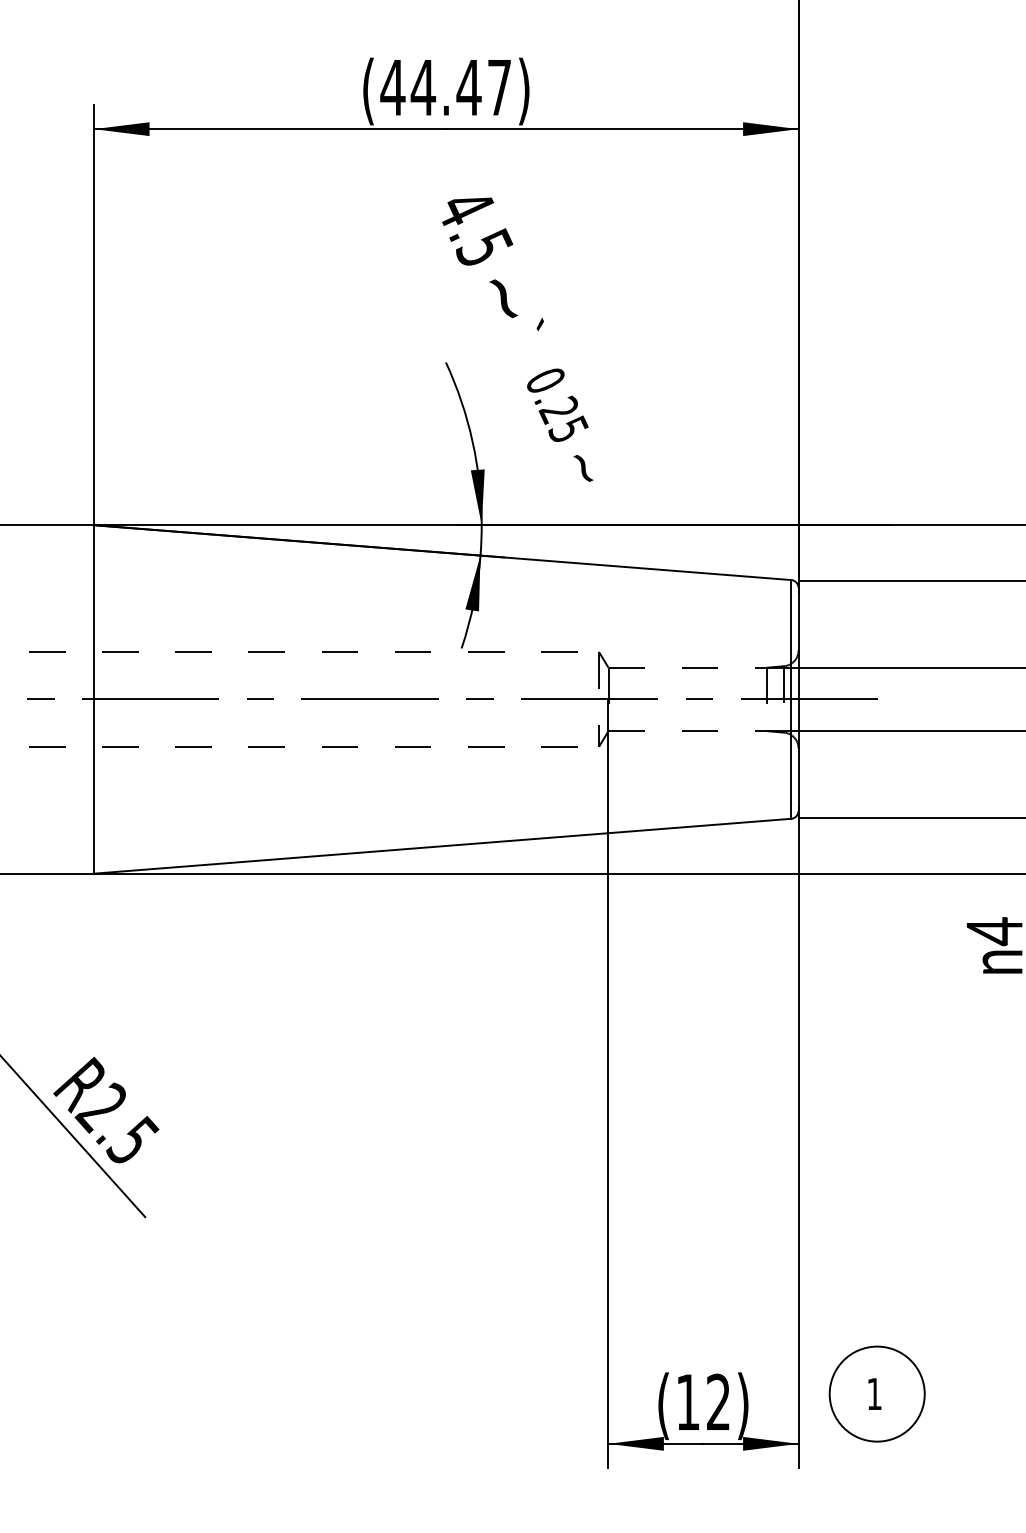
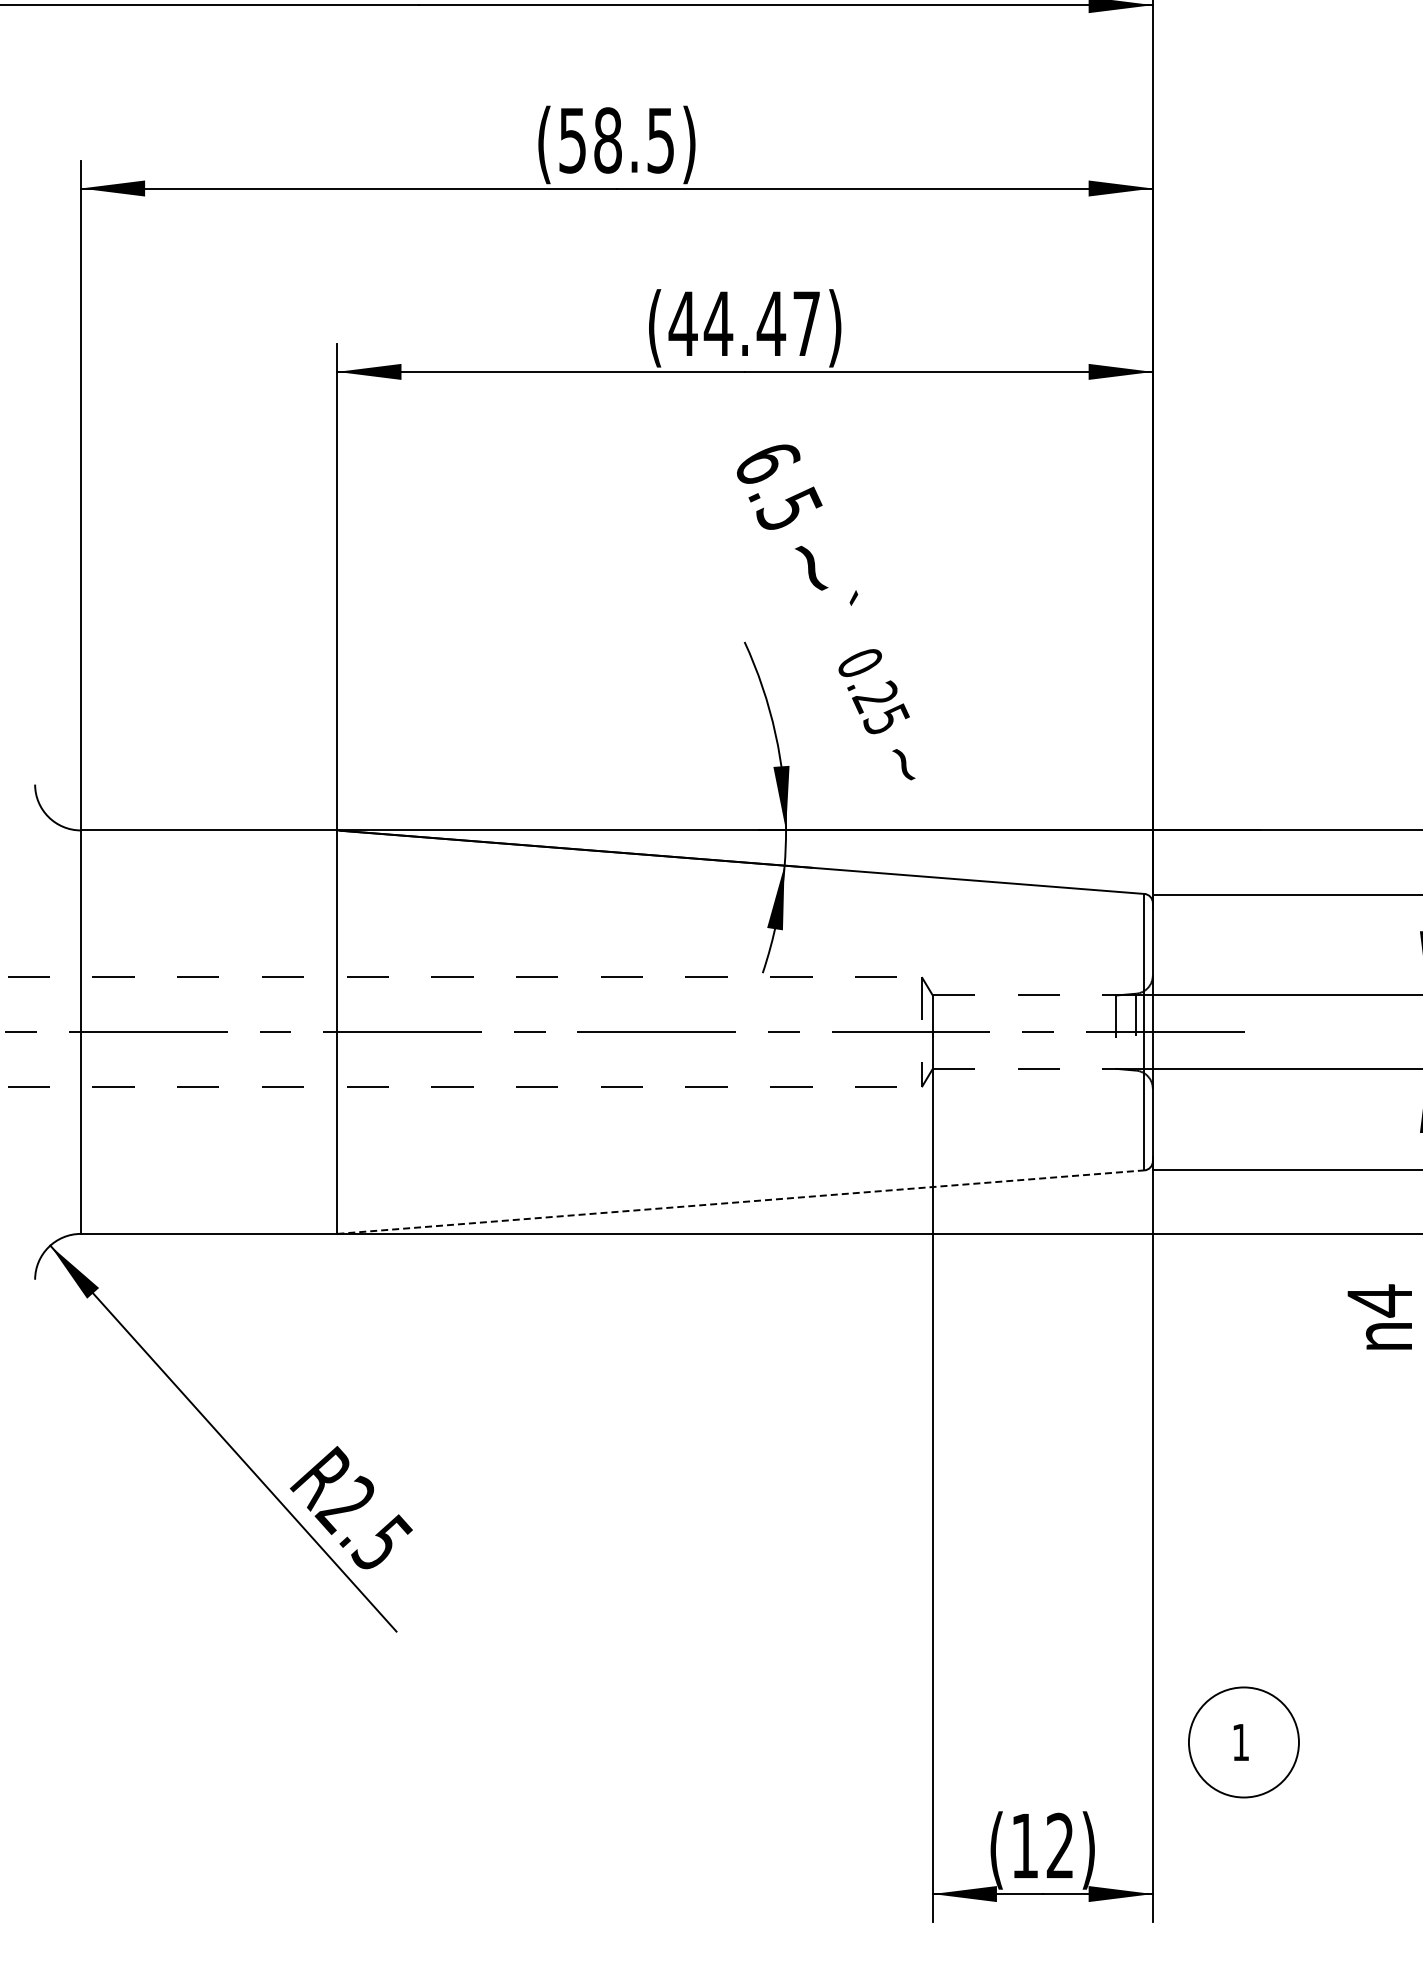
text: (466, 209) -> (768, 464), 4.5 -> 6.5
line: (442, 846) -> (740, 1202), solid -> dashed
part: (876, 1394) -> (1243, 1742), moved

